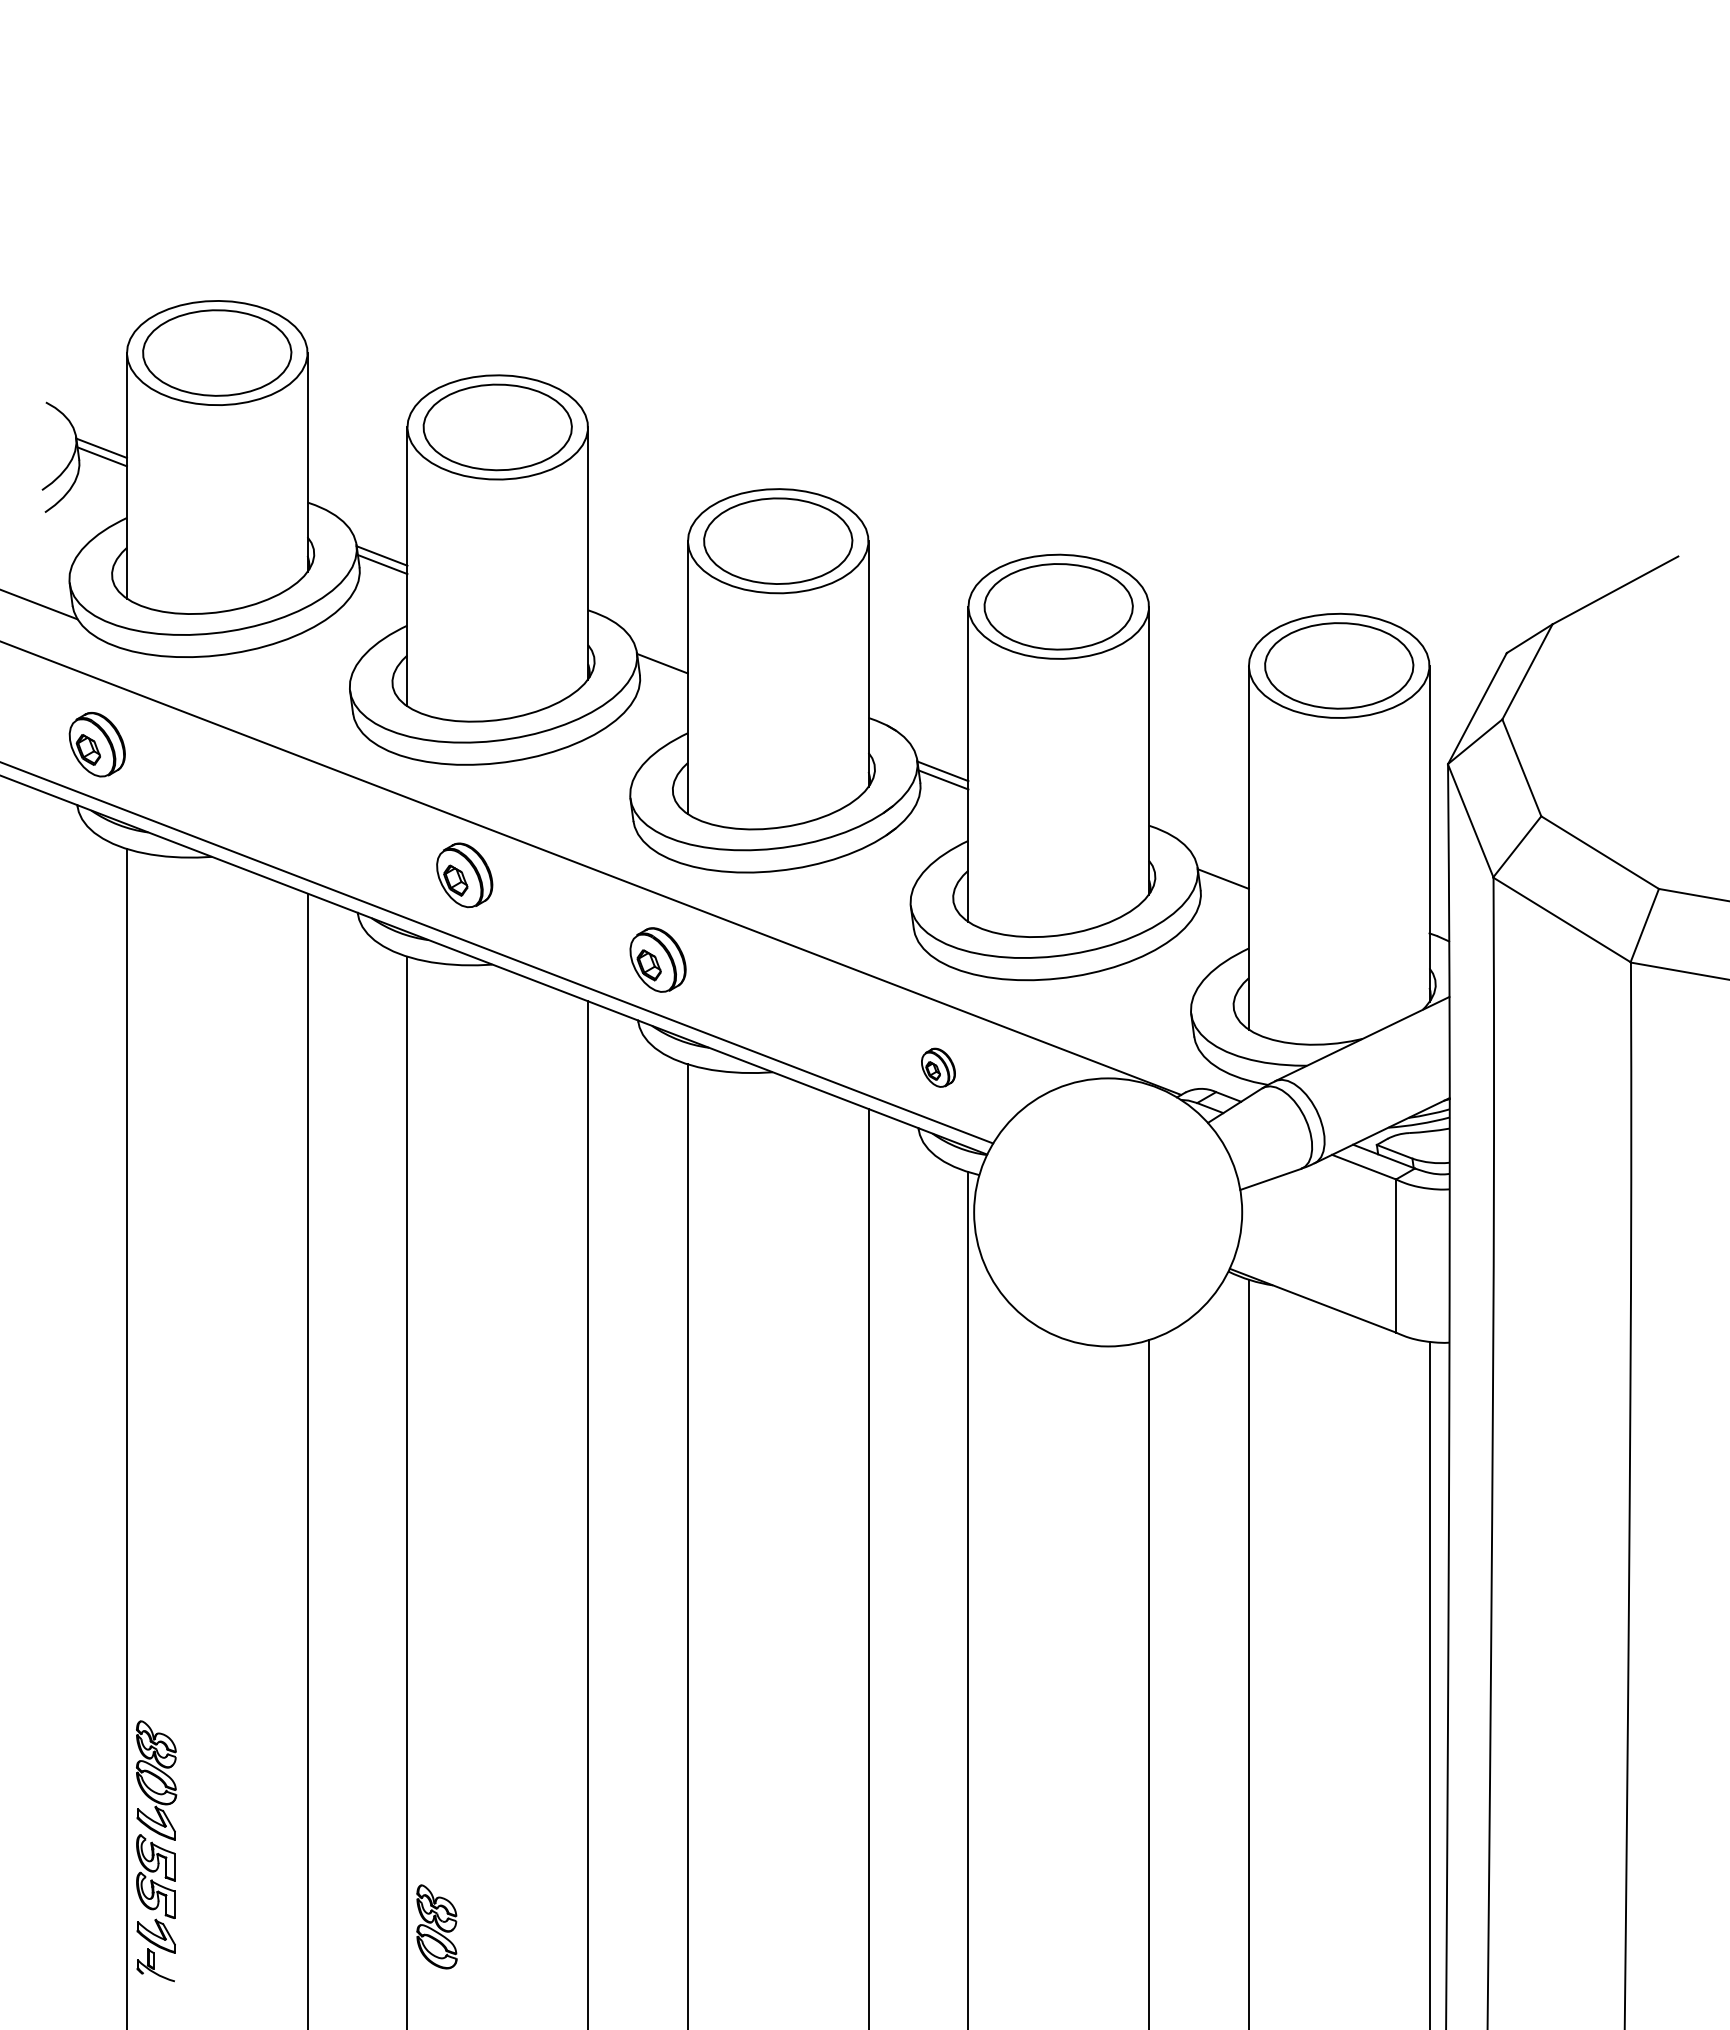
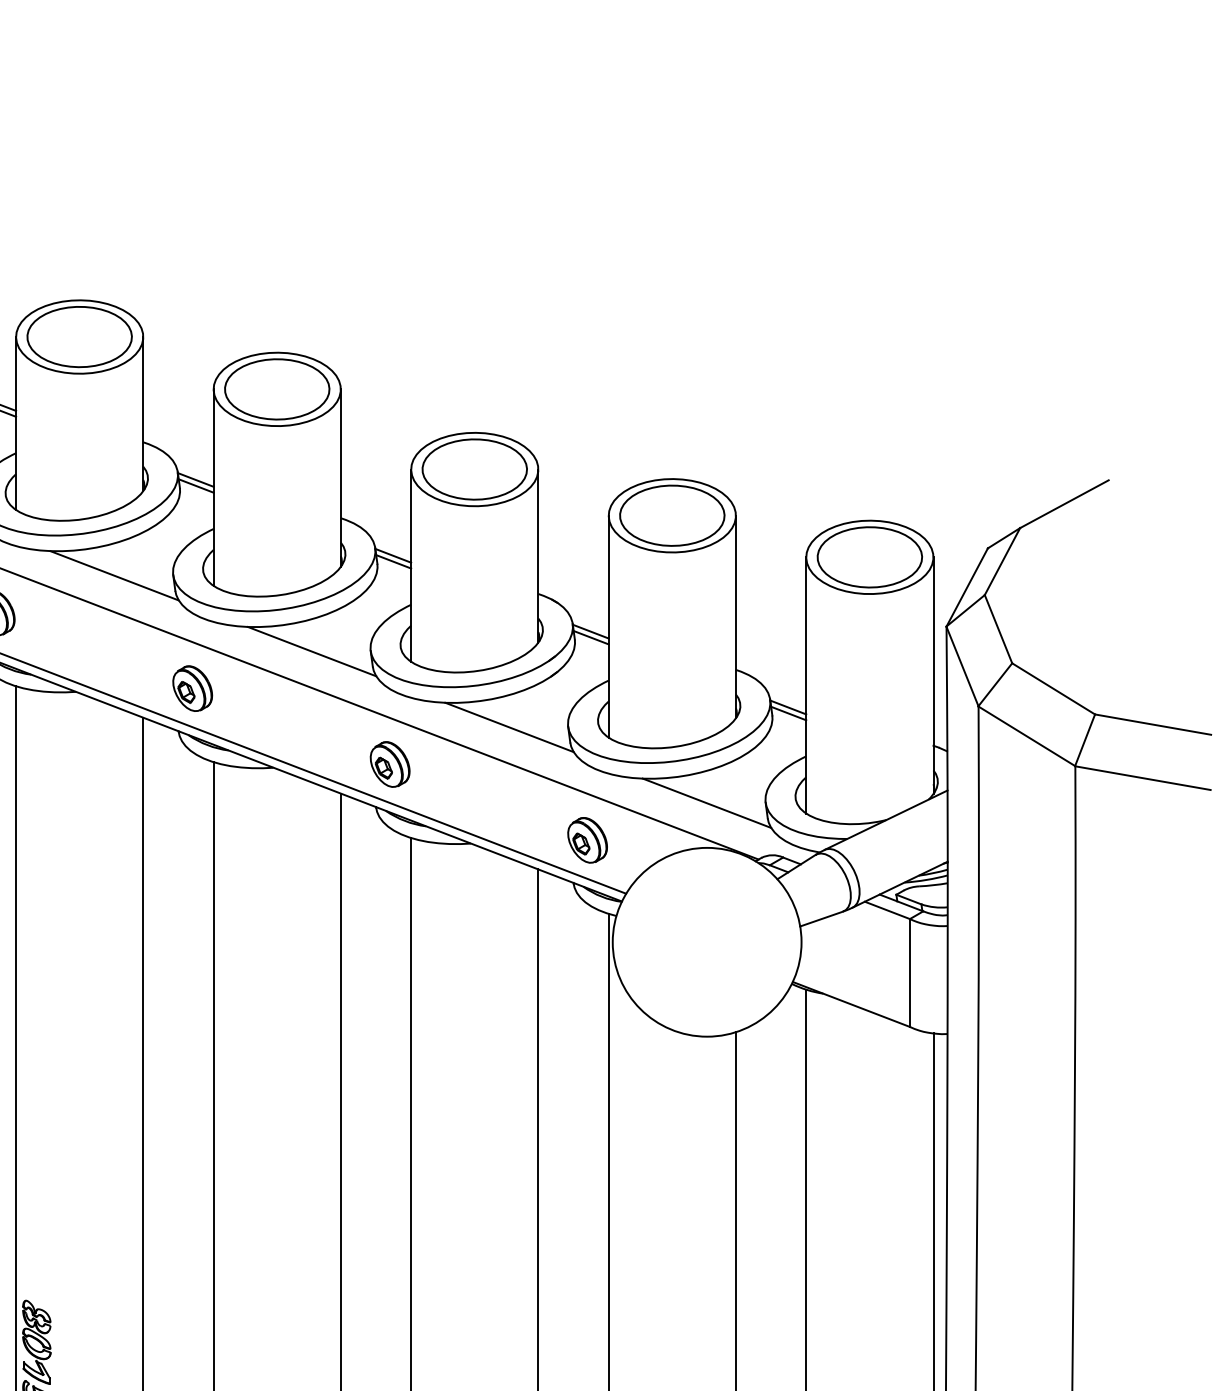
line: (662, 671) -> (393, 561), added
line: (266, 692) -> (114, 576), added
line: (547, 799) -> (312, 651), added
part: (464, 875) -> (192, 688), moved
line: (1223, 887) -> (788, 713), added
line: (827, 907) -> (509, 727), added
line: (1107, 1015) -> (706, 803), added
part: (938, 1067) -> (587, 840), size x1.67

